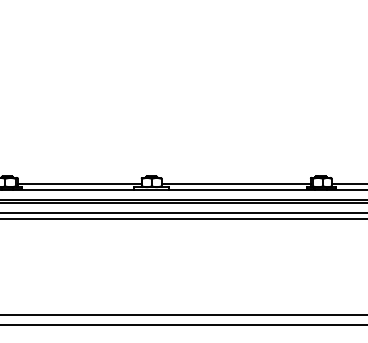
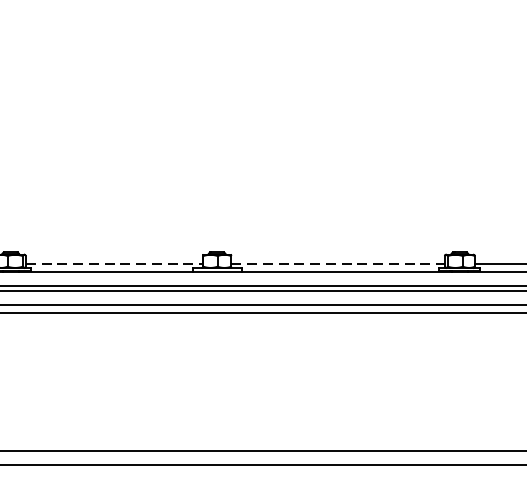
line: (79, 184) -> (113, 264), solid -> dashed
line: (236, 184) -> (338, 264), solid -> dashed

